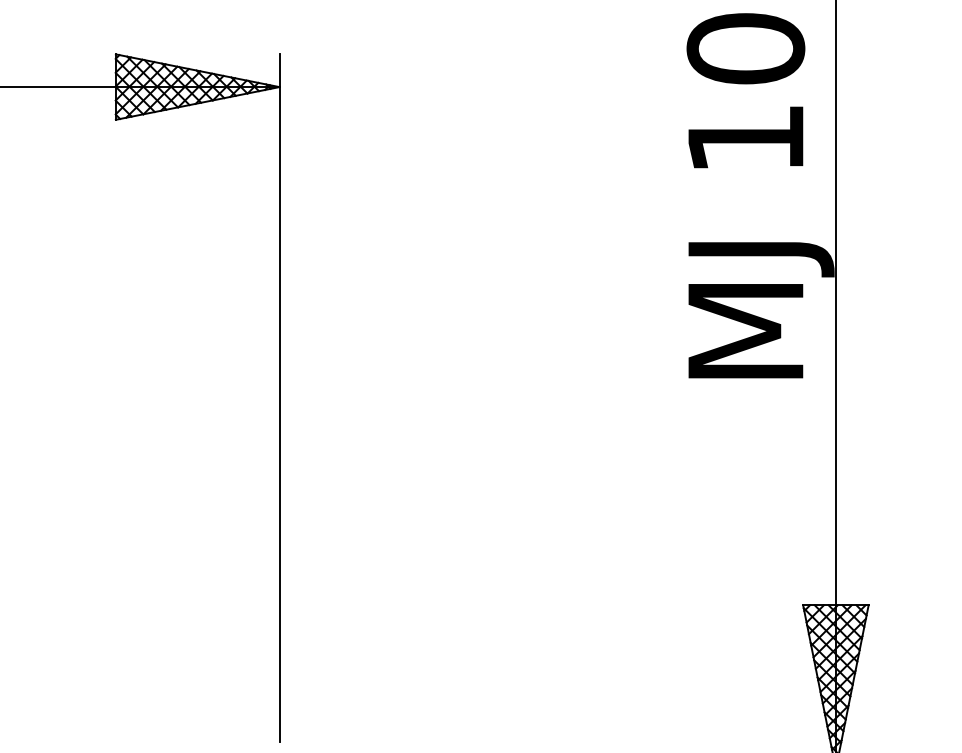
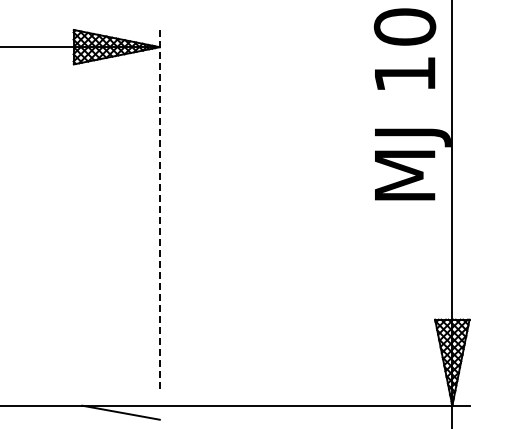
line: (278, 397) -> (159, 210), solid -> dashed

